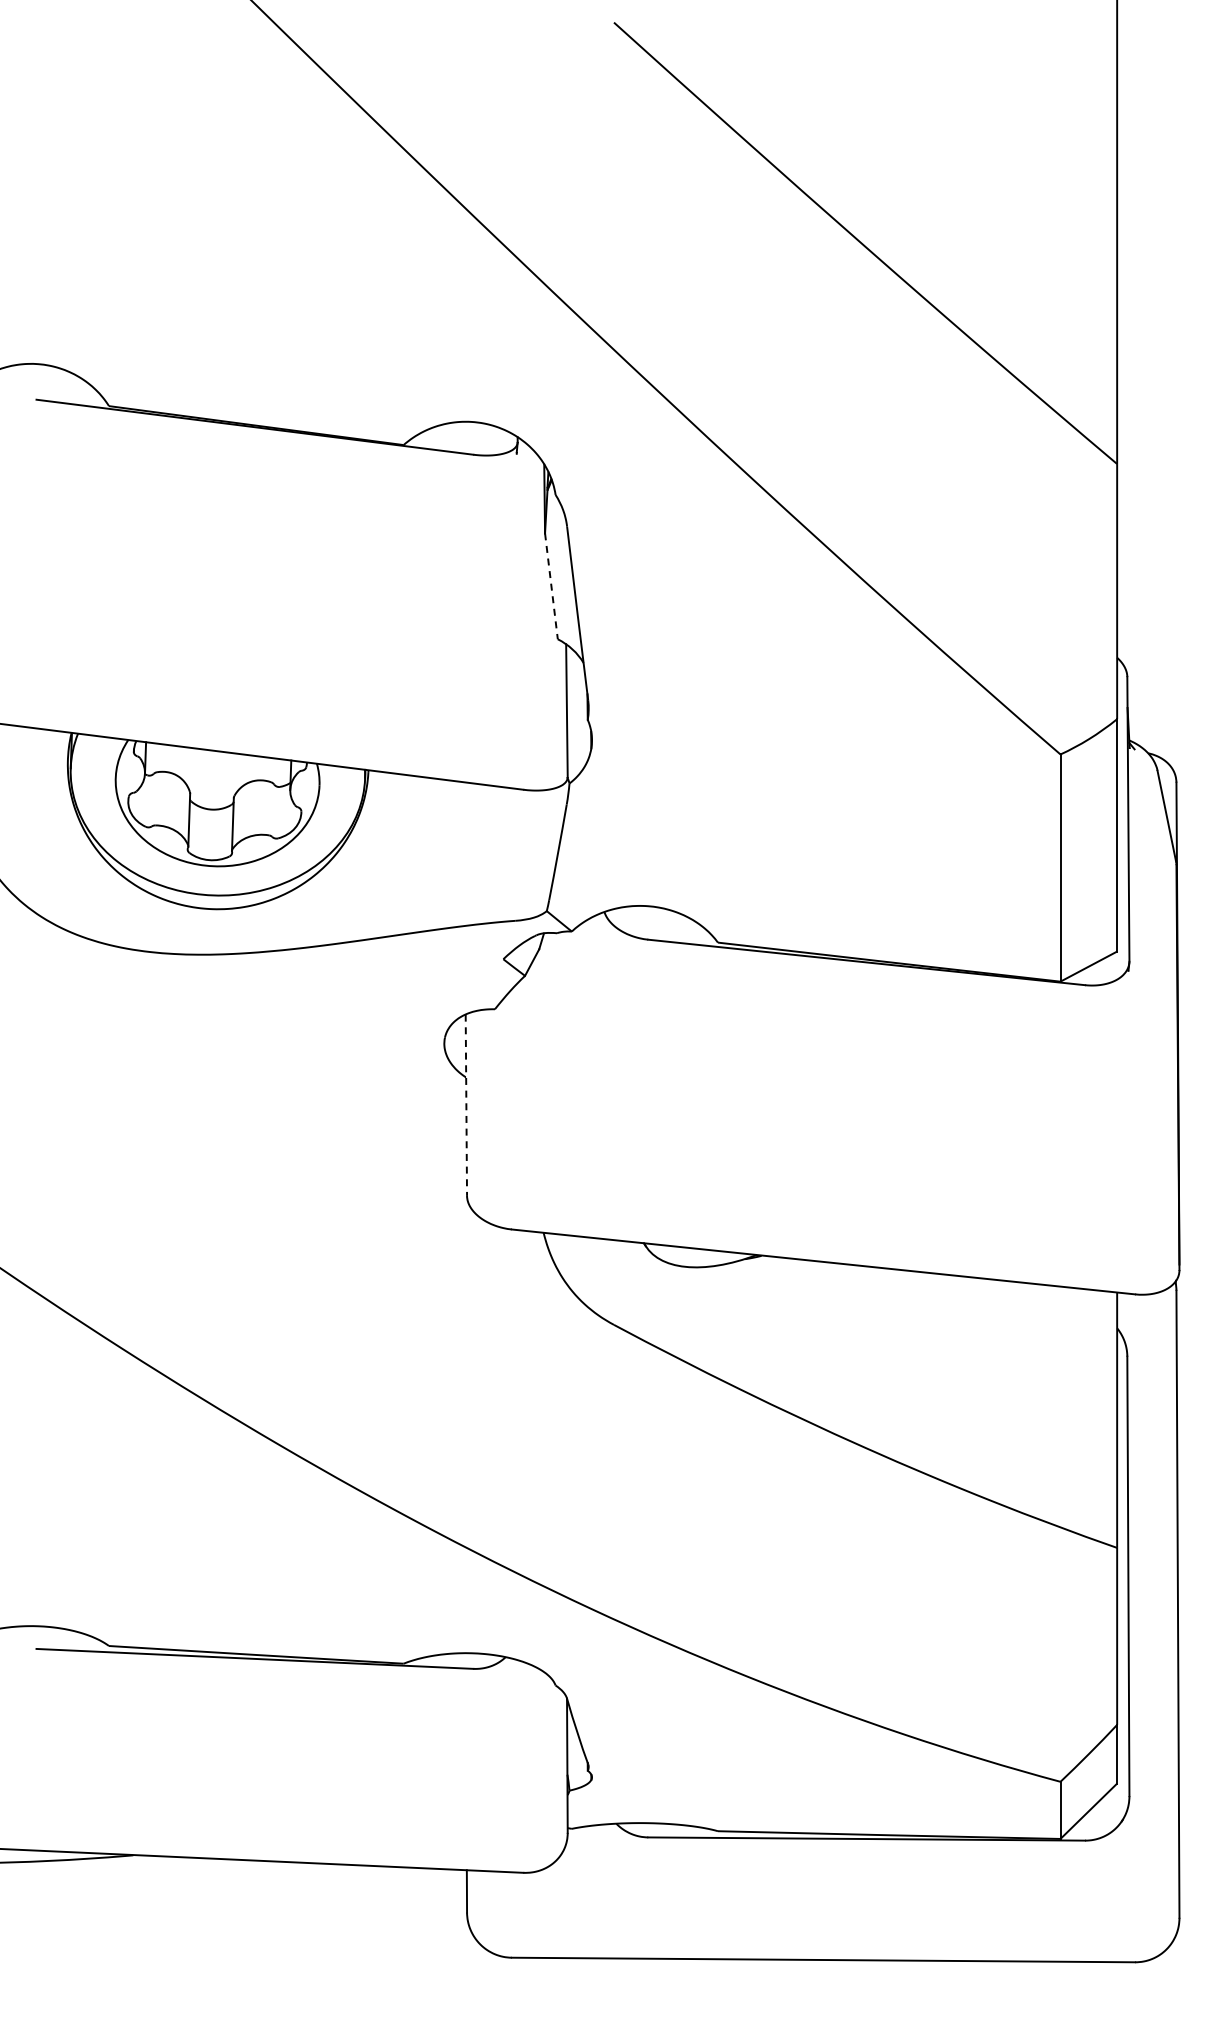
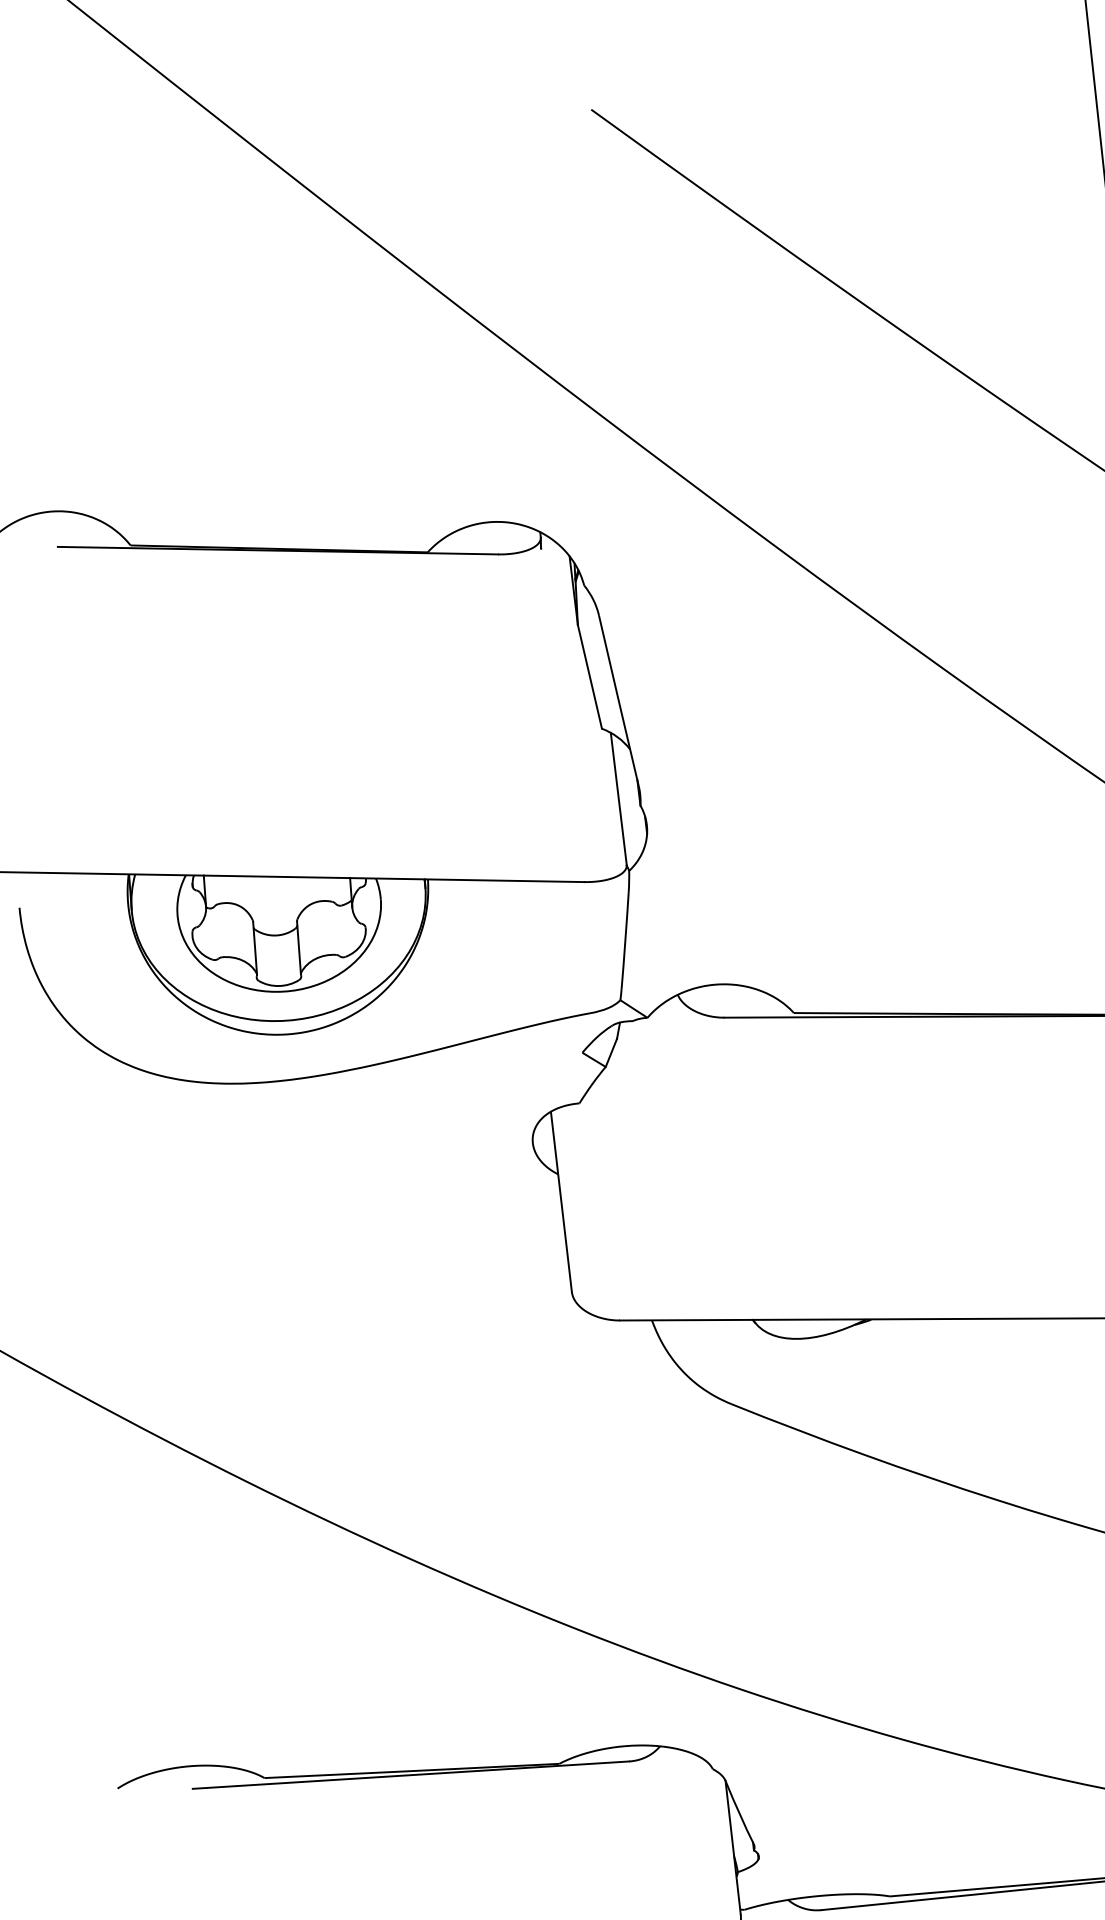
line: (551, 586) -> (590, 676), dashed -> solid
line: (466, 1105) -> (561, 1202), dashed -> solid

